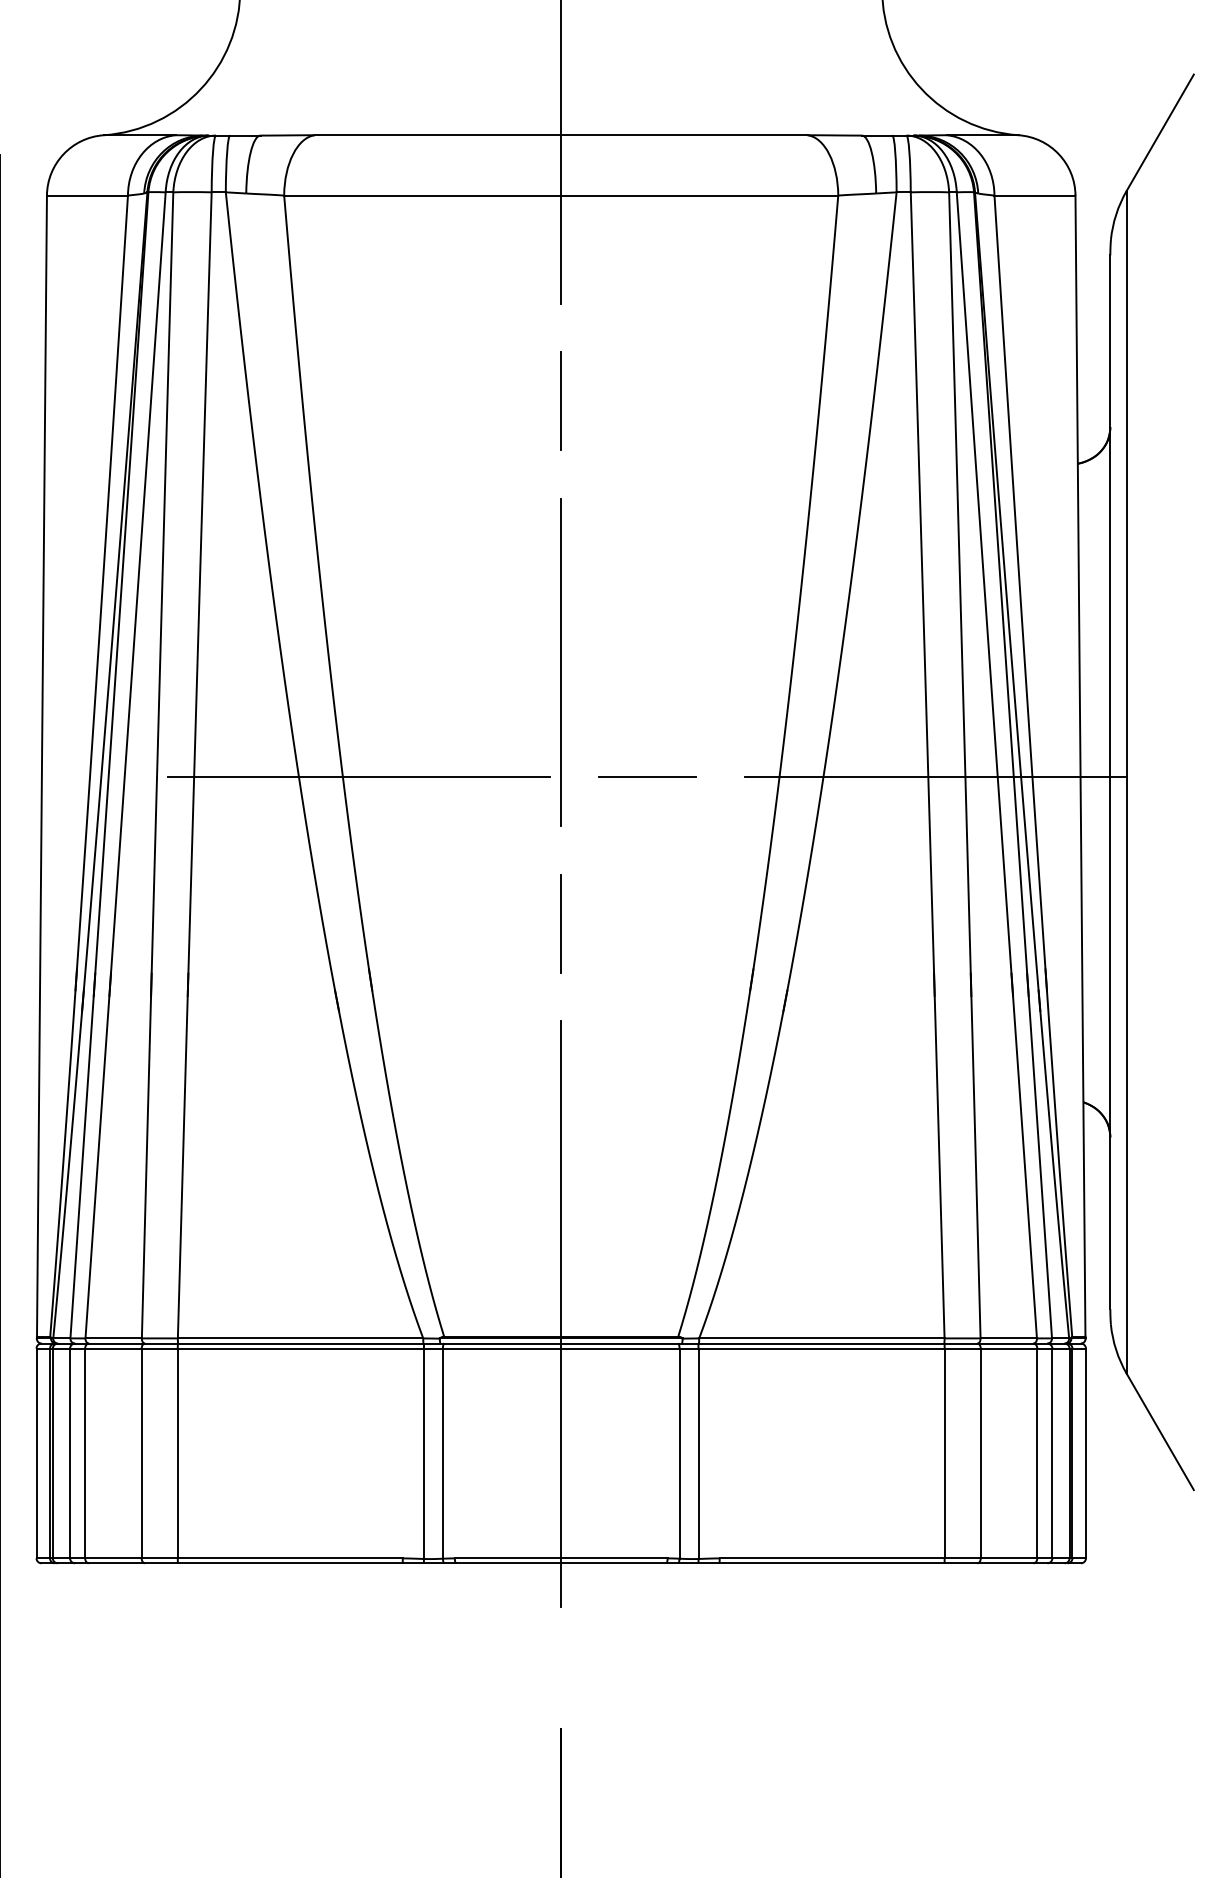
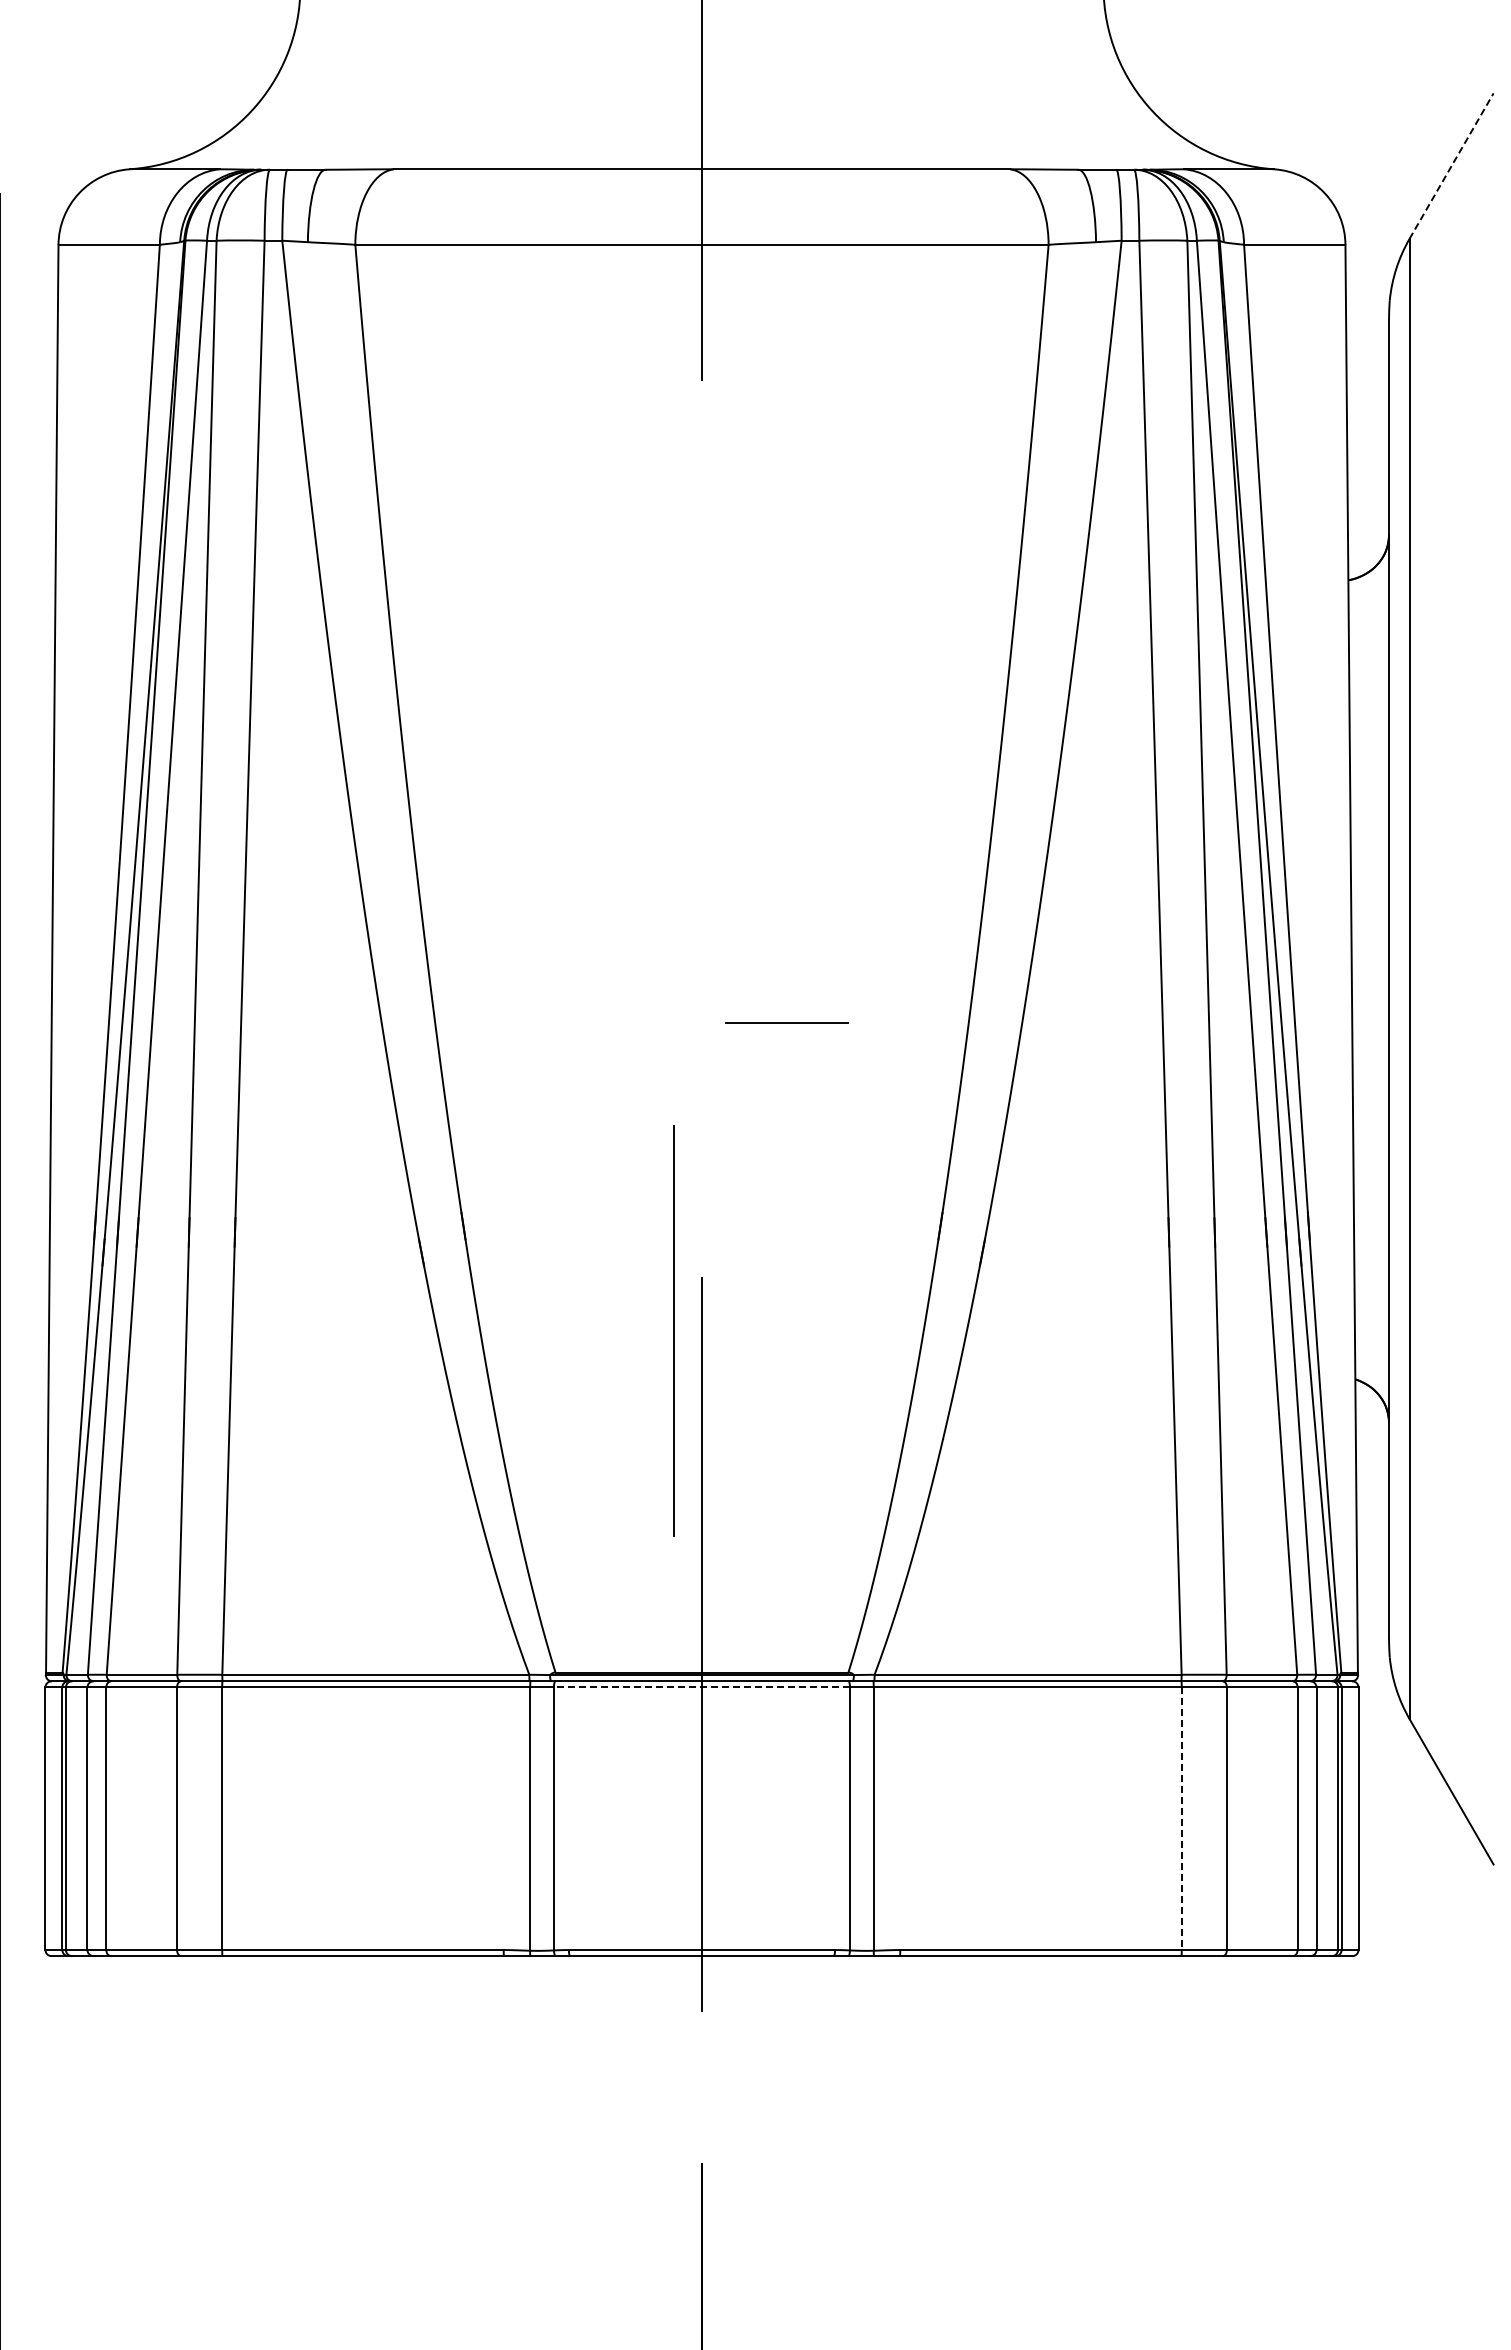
line: (1160, 132) -> (1451, 165), solid -> dashed
line: (560, 401) -> (701, 502), removed
line: (560, 662) -> (673, 1330), moved
line: (358, 777) -> (448, 972), removed
line: (647, 777) -> (786, 1022), moved
line: (935, 777) -> (1170, 972), removed
line: (560, 923) -> (701, 1155), removed
line: (560, 1348) -> (701, 1687), solid -> dashed
line: (944, 1454) -> (1181, 1819), solid -> dashed

